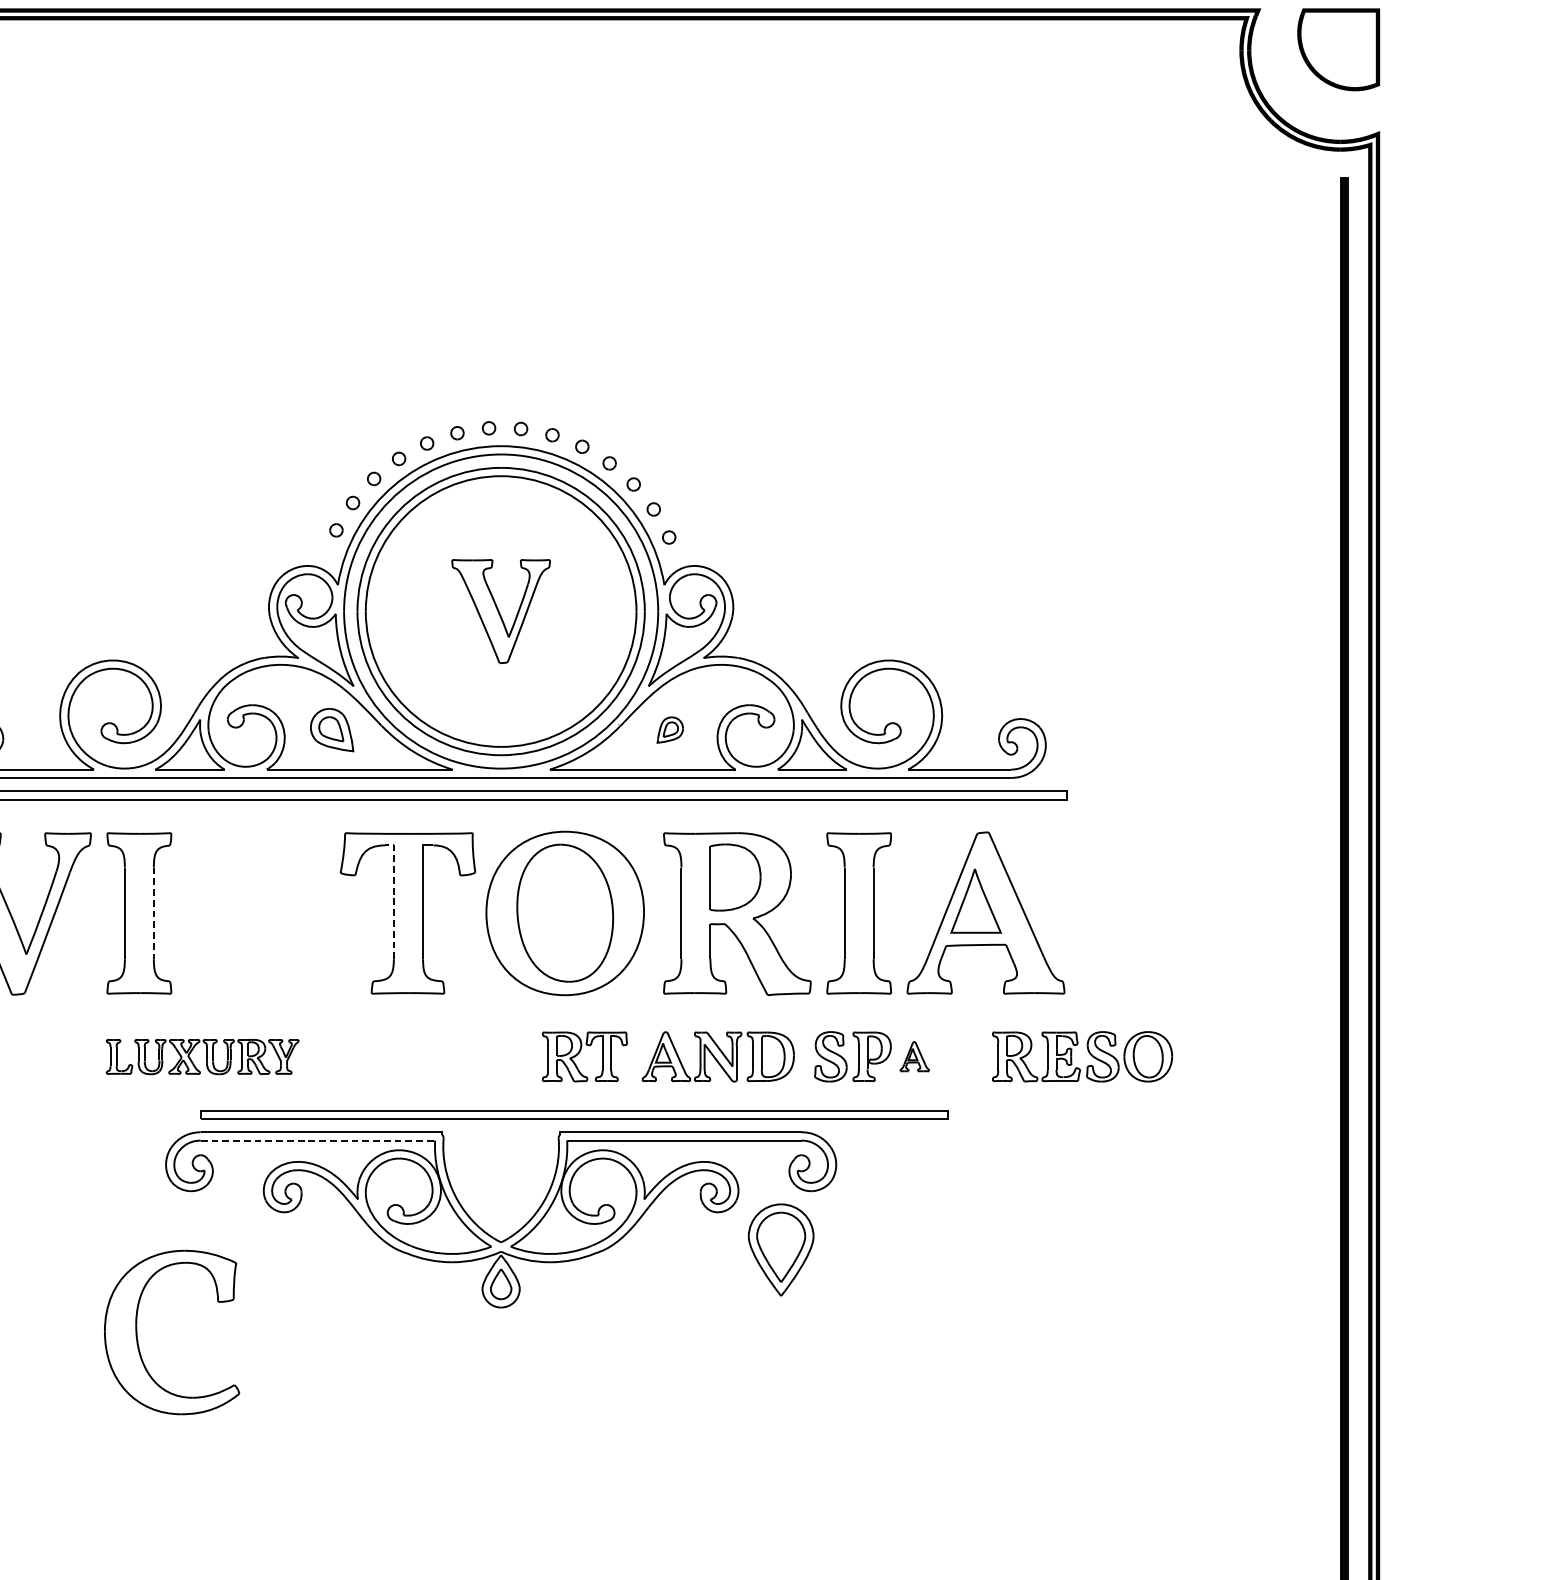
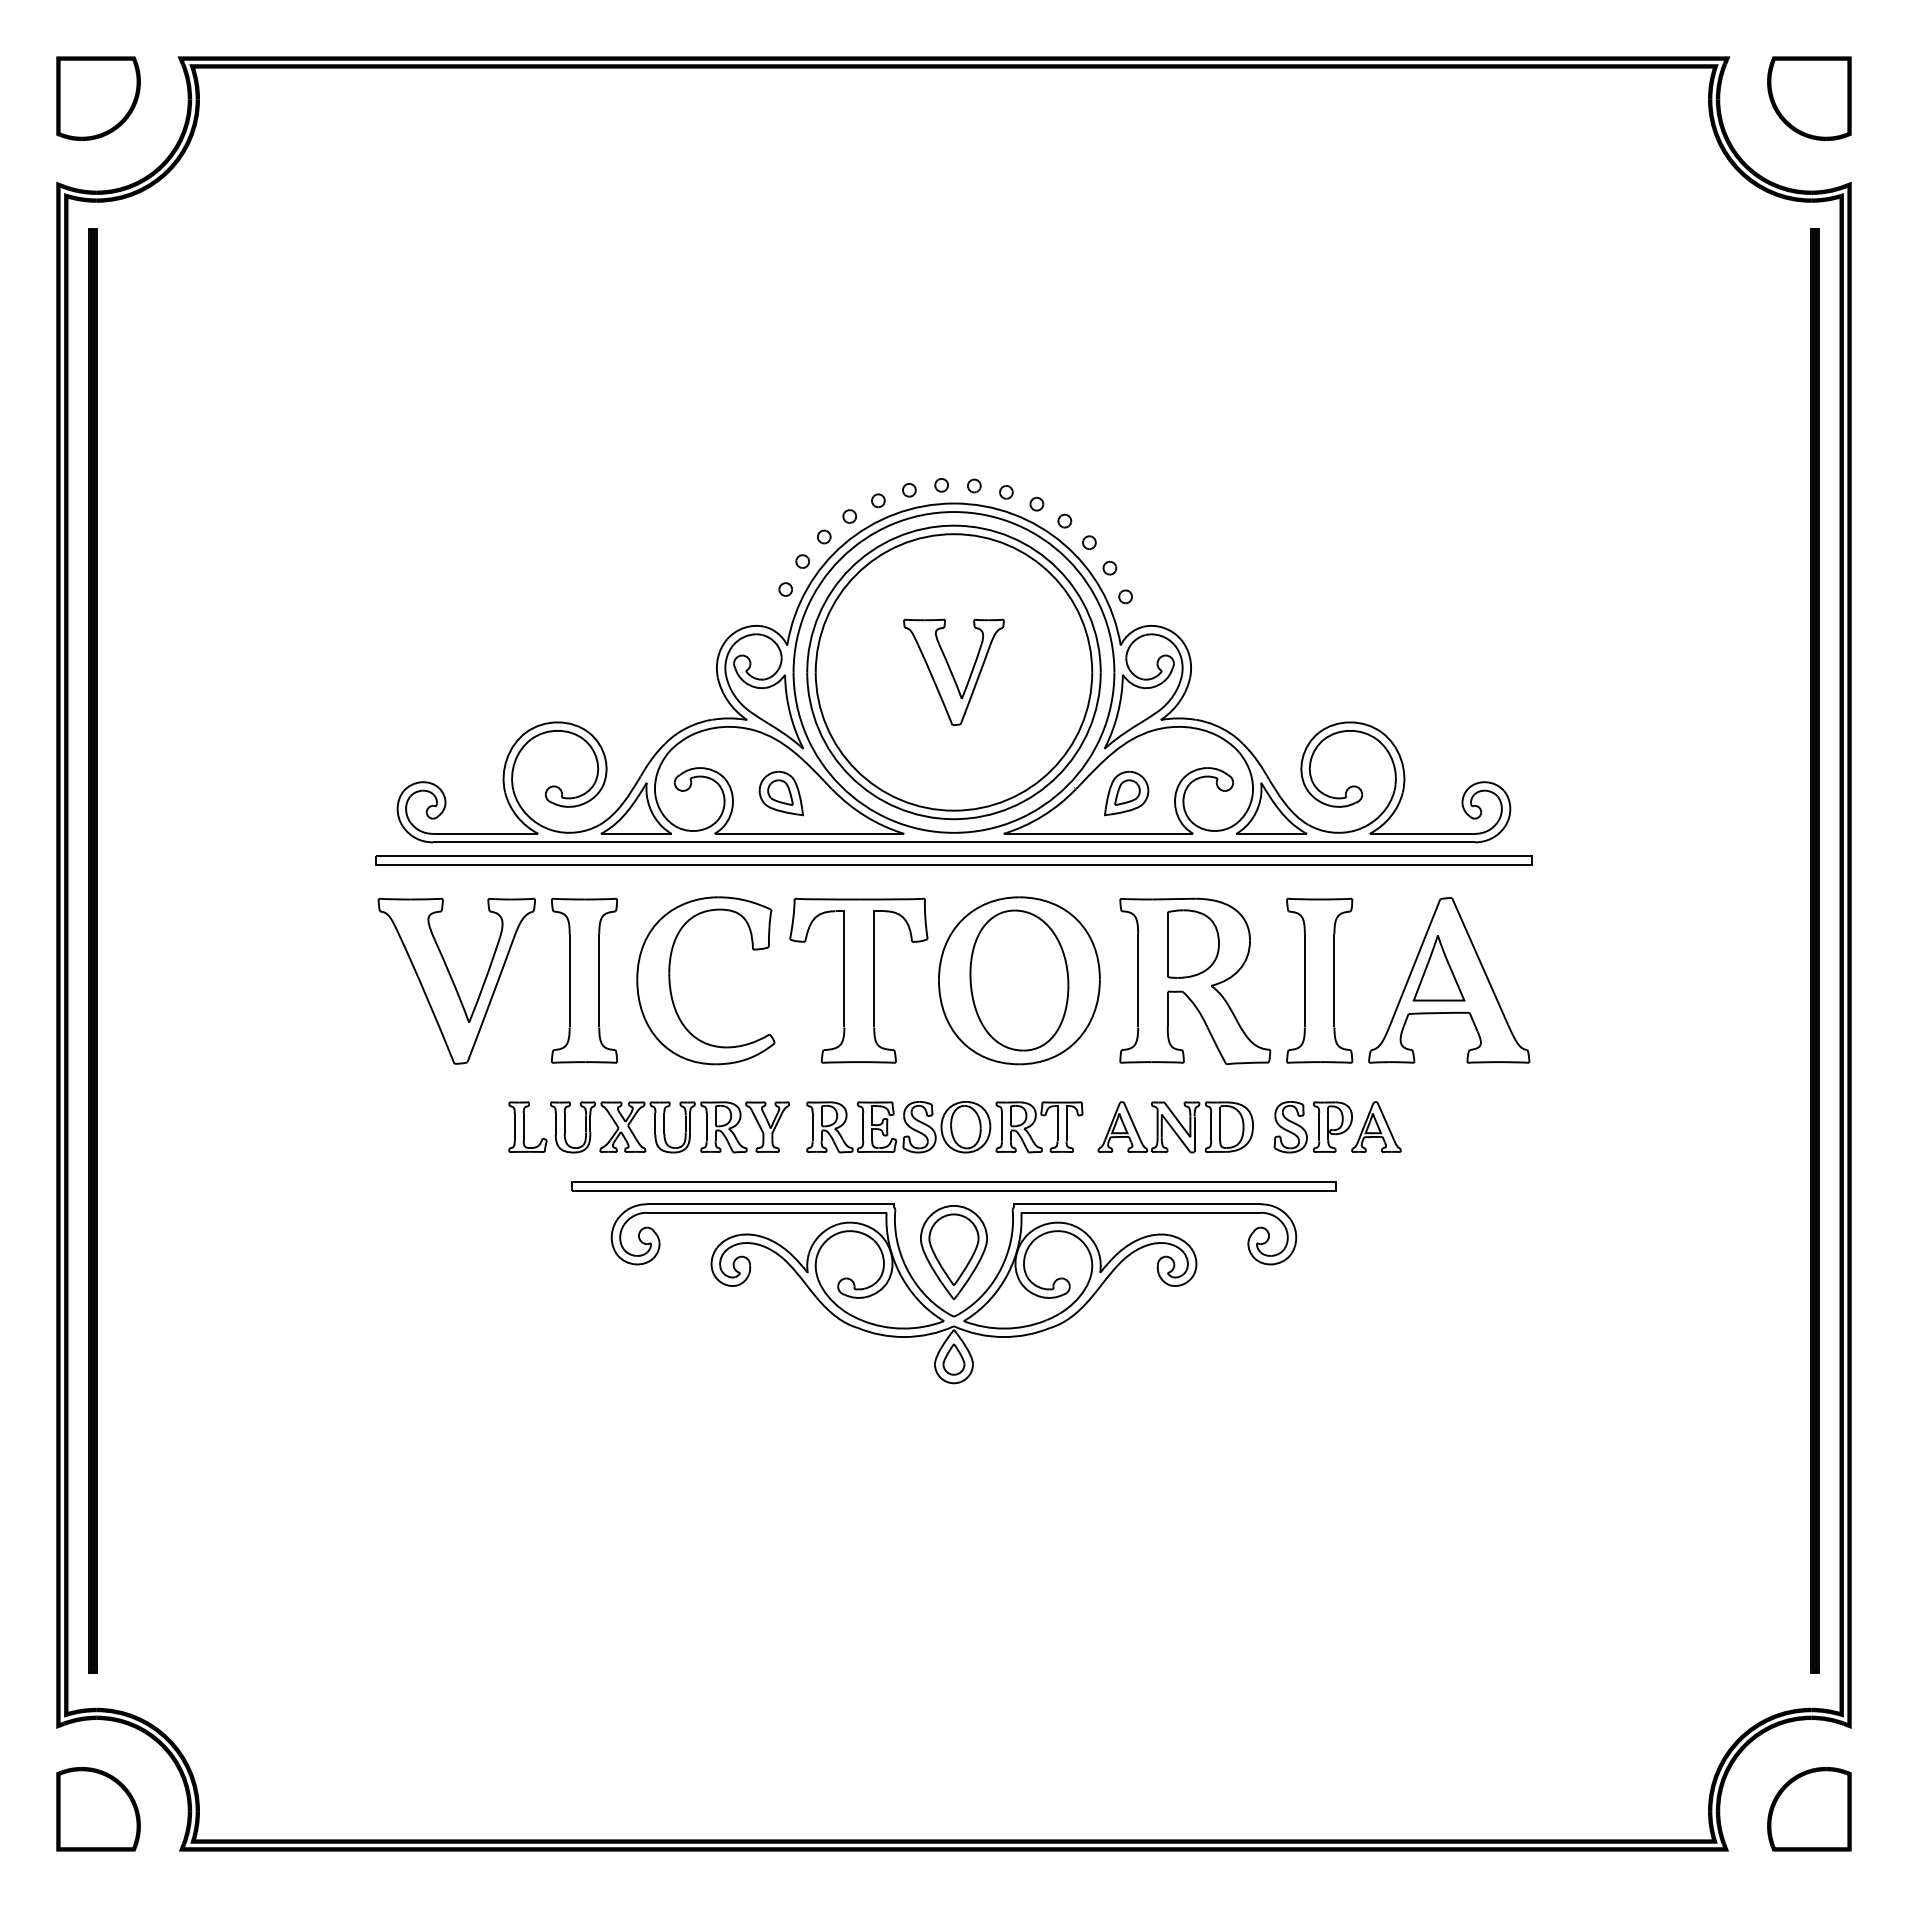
part: (670, 730) -> (1126, 793), size x1.67
line: (393, 896) -> (844, 963), dashed -> solid
line: (154, 913) -> (599, 980), dashed -> solid
part: (1088, 1052) -> (904, 1122), moved
part: (914, 1056) -> (1376, 1126), size x1.67
part: (202, 1057) -> (648, 1127), size x1.43
part: (574, 1114) -> (953, 1186), moved
line: (317, 1140) -> (766, 1212), dashed -> solid
part: (780, 1249) -> (953, 1252), moved
part: (138, 1340) -> (671, 988), moved

